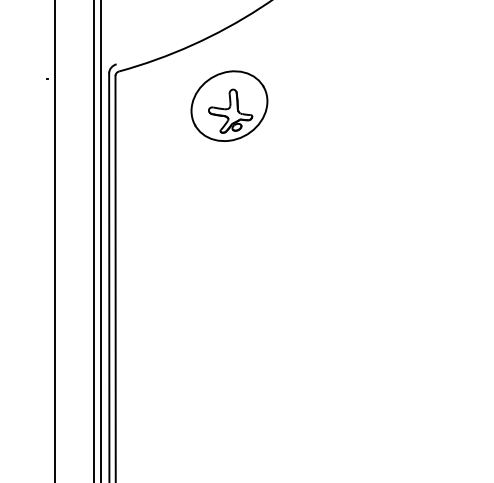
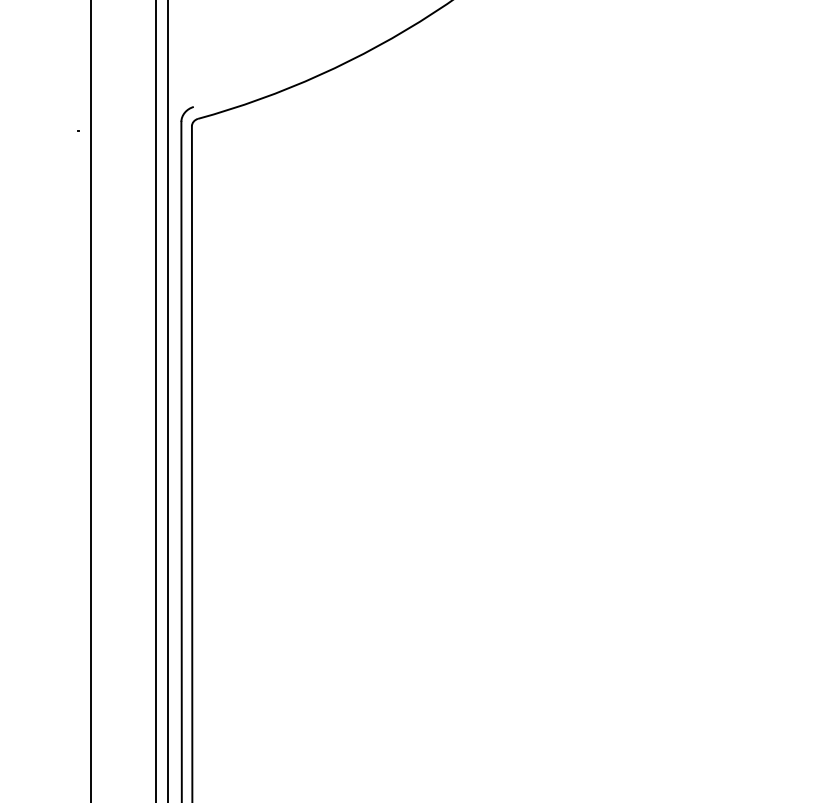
part: (229, 105) -> (381, 175), removed

